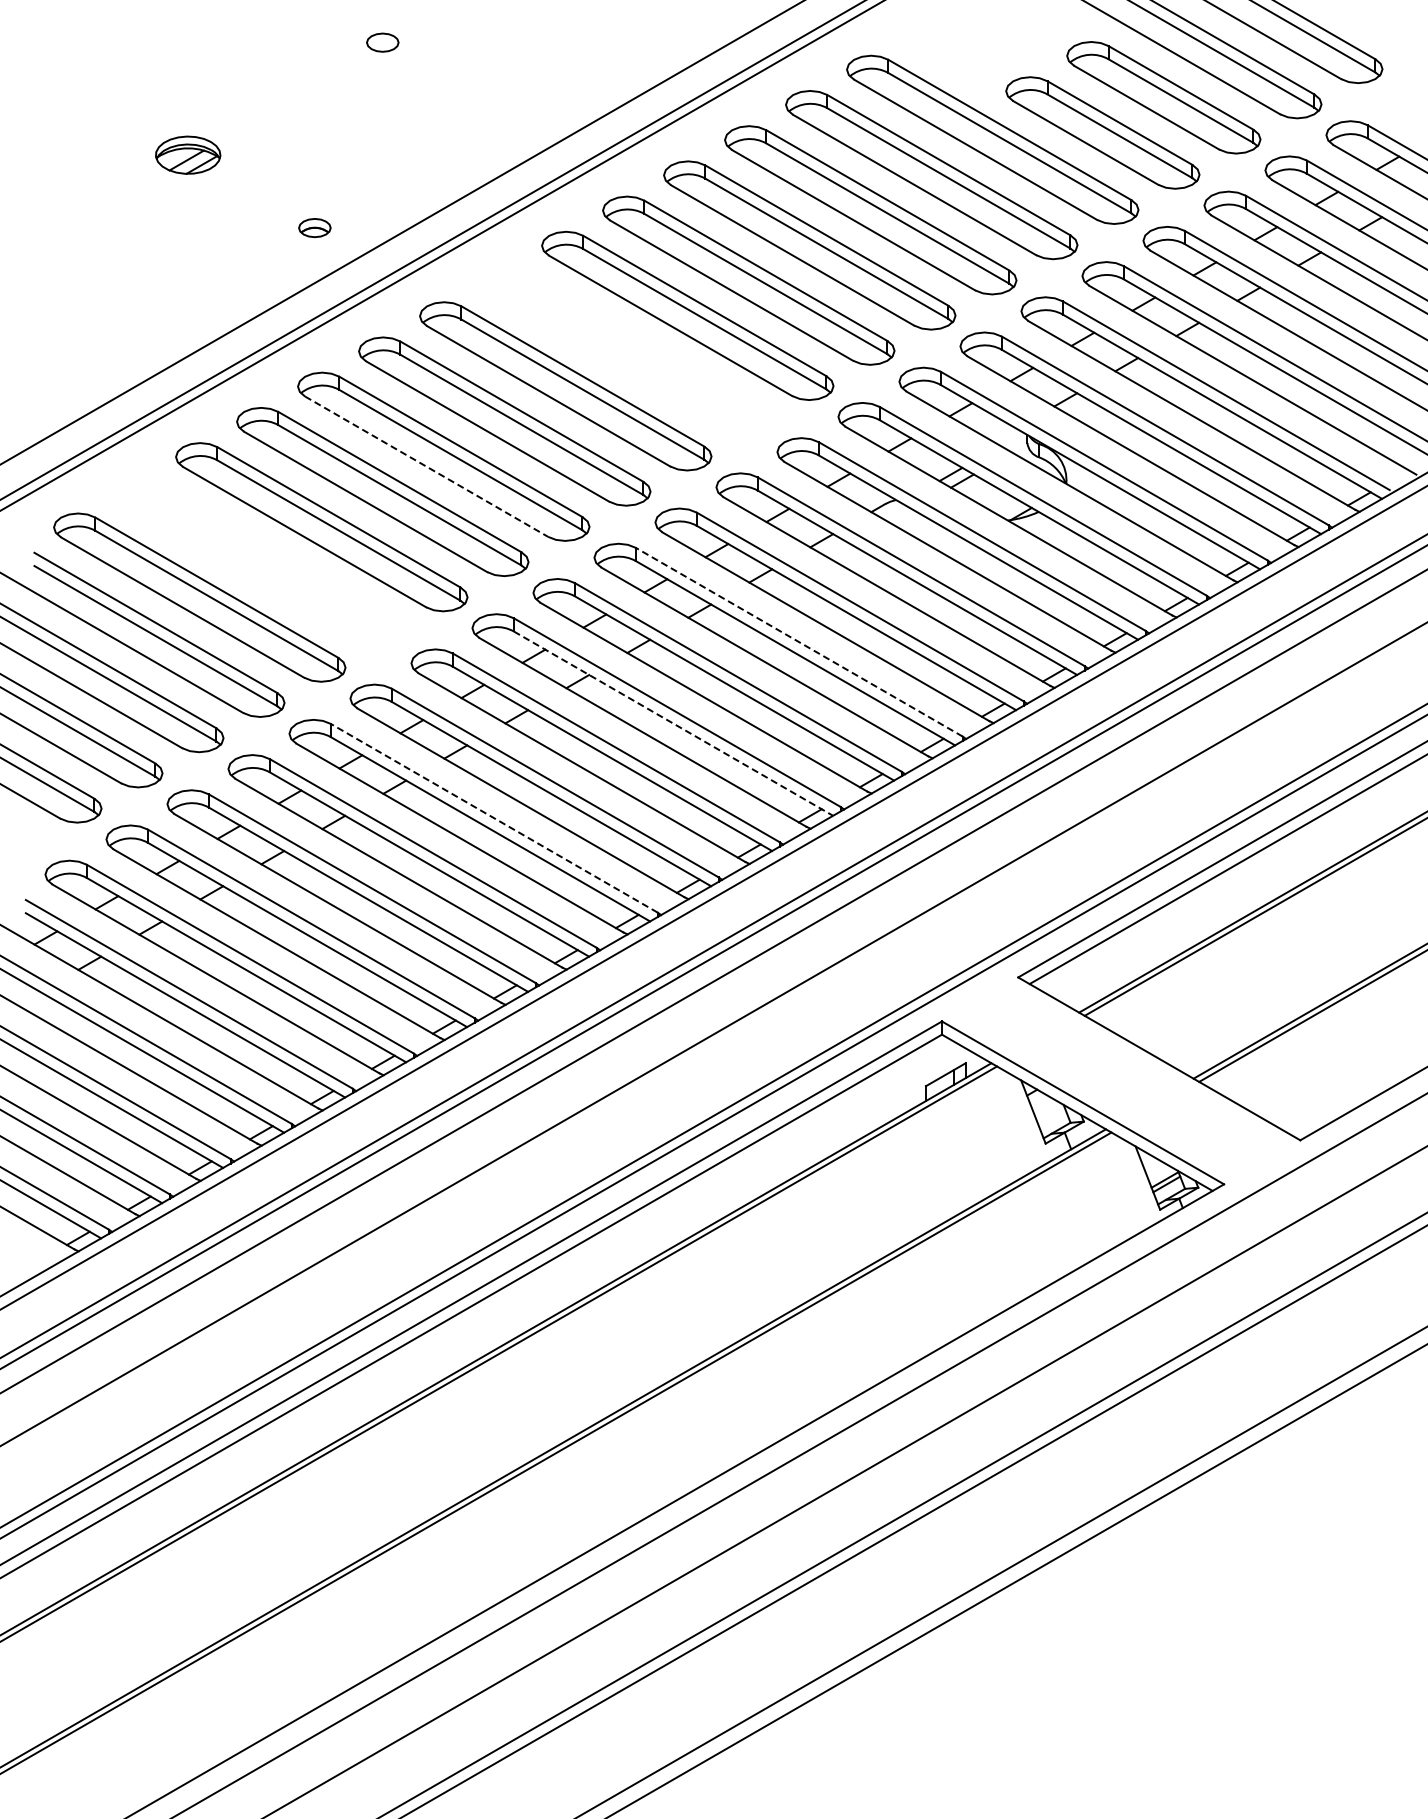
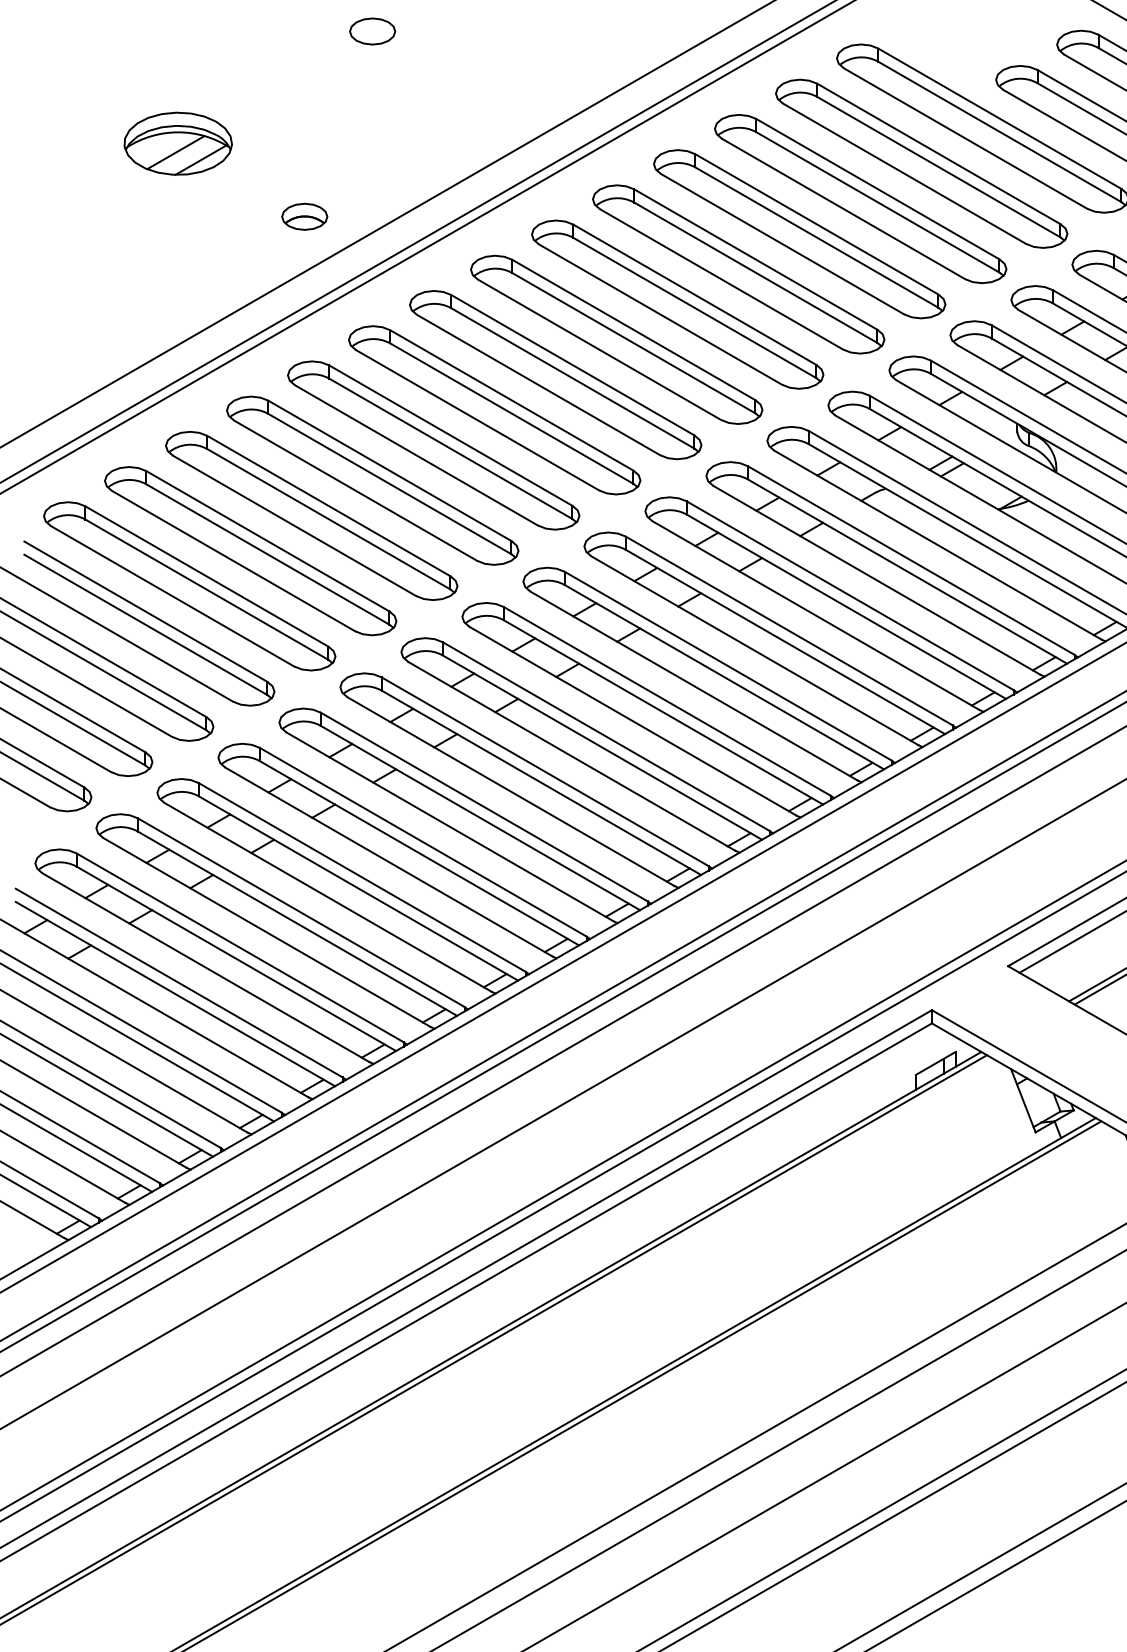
part: (382, 42) -> (372, 31), size x1.43
part: (187, 155) -> (177, 144), size x1.67
part: (314, 227) -> (304, 216), size x1.43
part: (626, 351) -> (616, 340), added
line: (427, 466) -> (417, 455), dashed -> solid
part: (260, 562) -> (250, 551), added
line: (799, 642) -> (789, 631), dashed -> solid
line: (673, 723) -> (663, 712), dashed -> solid
line: (494, 818) -> (484, 807), dashed -> solid

